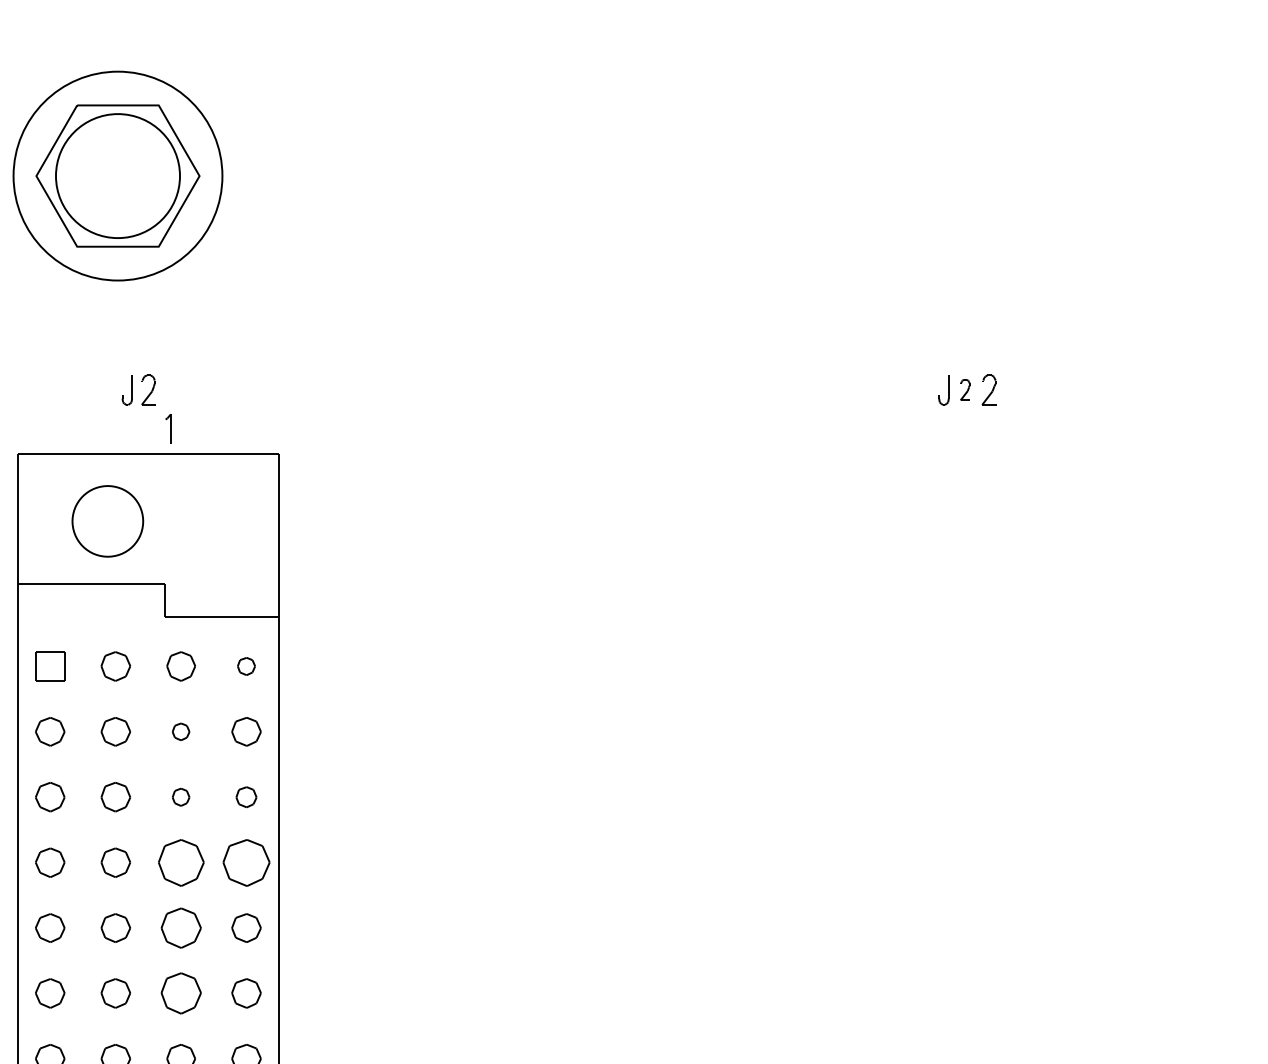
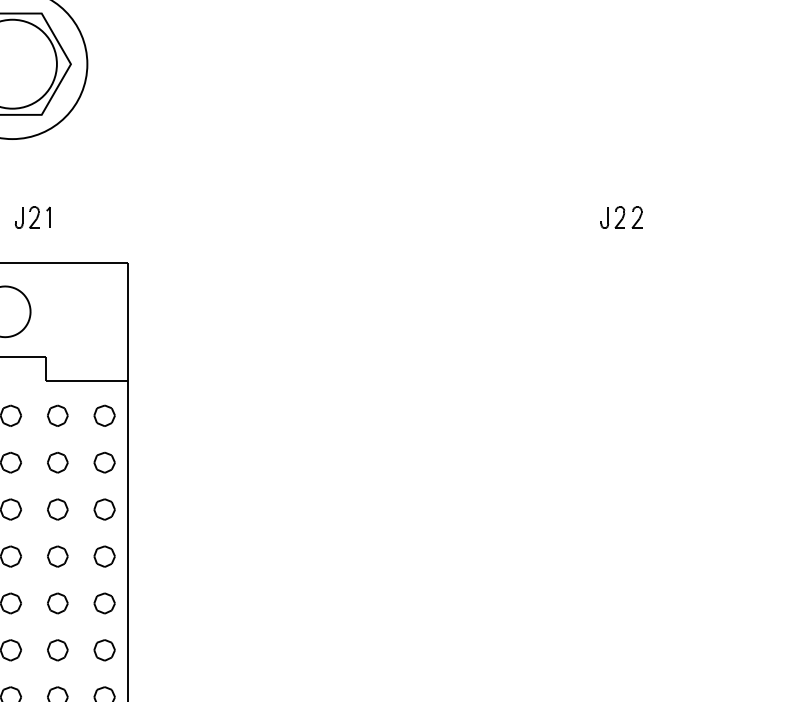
part: (965, 389) -> (620, 217), size x1.43
part: (168, 428) -> (48, 217), moved
part: (246, 666) -> (104, 415), size x1.67
part: (180, 731) -> (57, 462), size x1.67
part: (180, 797) -> (57, 509), size x1.67
part: (246, 797) -> (104, 509), size x1.43
part: (180, 862) -> (57, 556), size x0.62
part: (246, 862) -> (104, 556), size x0.62
part: (180, 927) -> (57, 603), size x0.71
part: (180, 993) -> (57, 650), size x0.71

